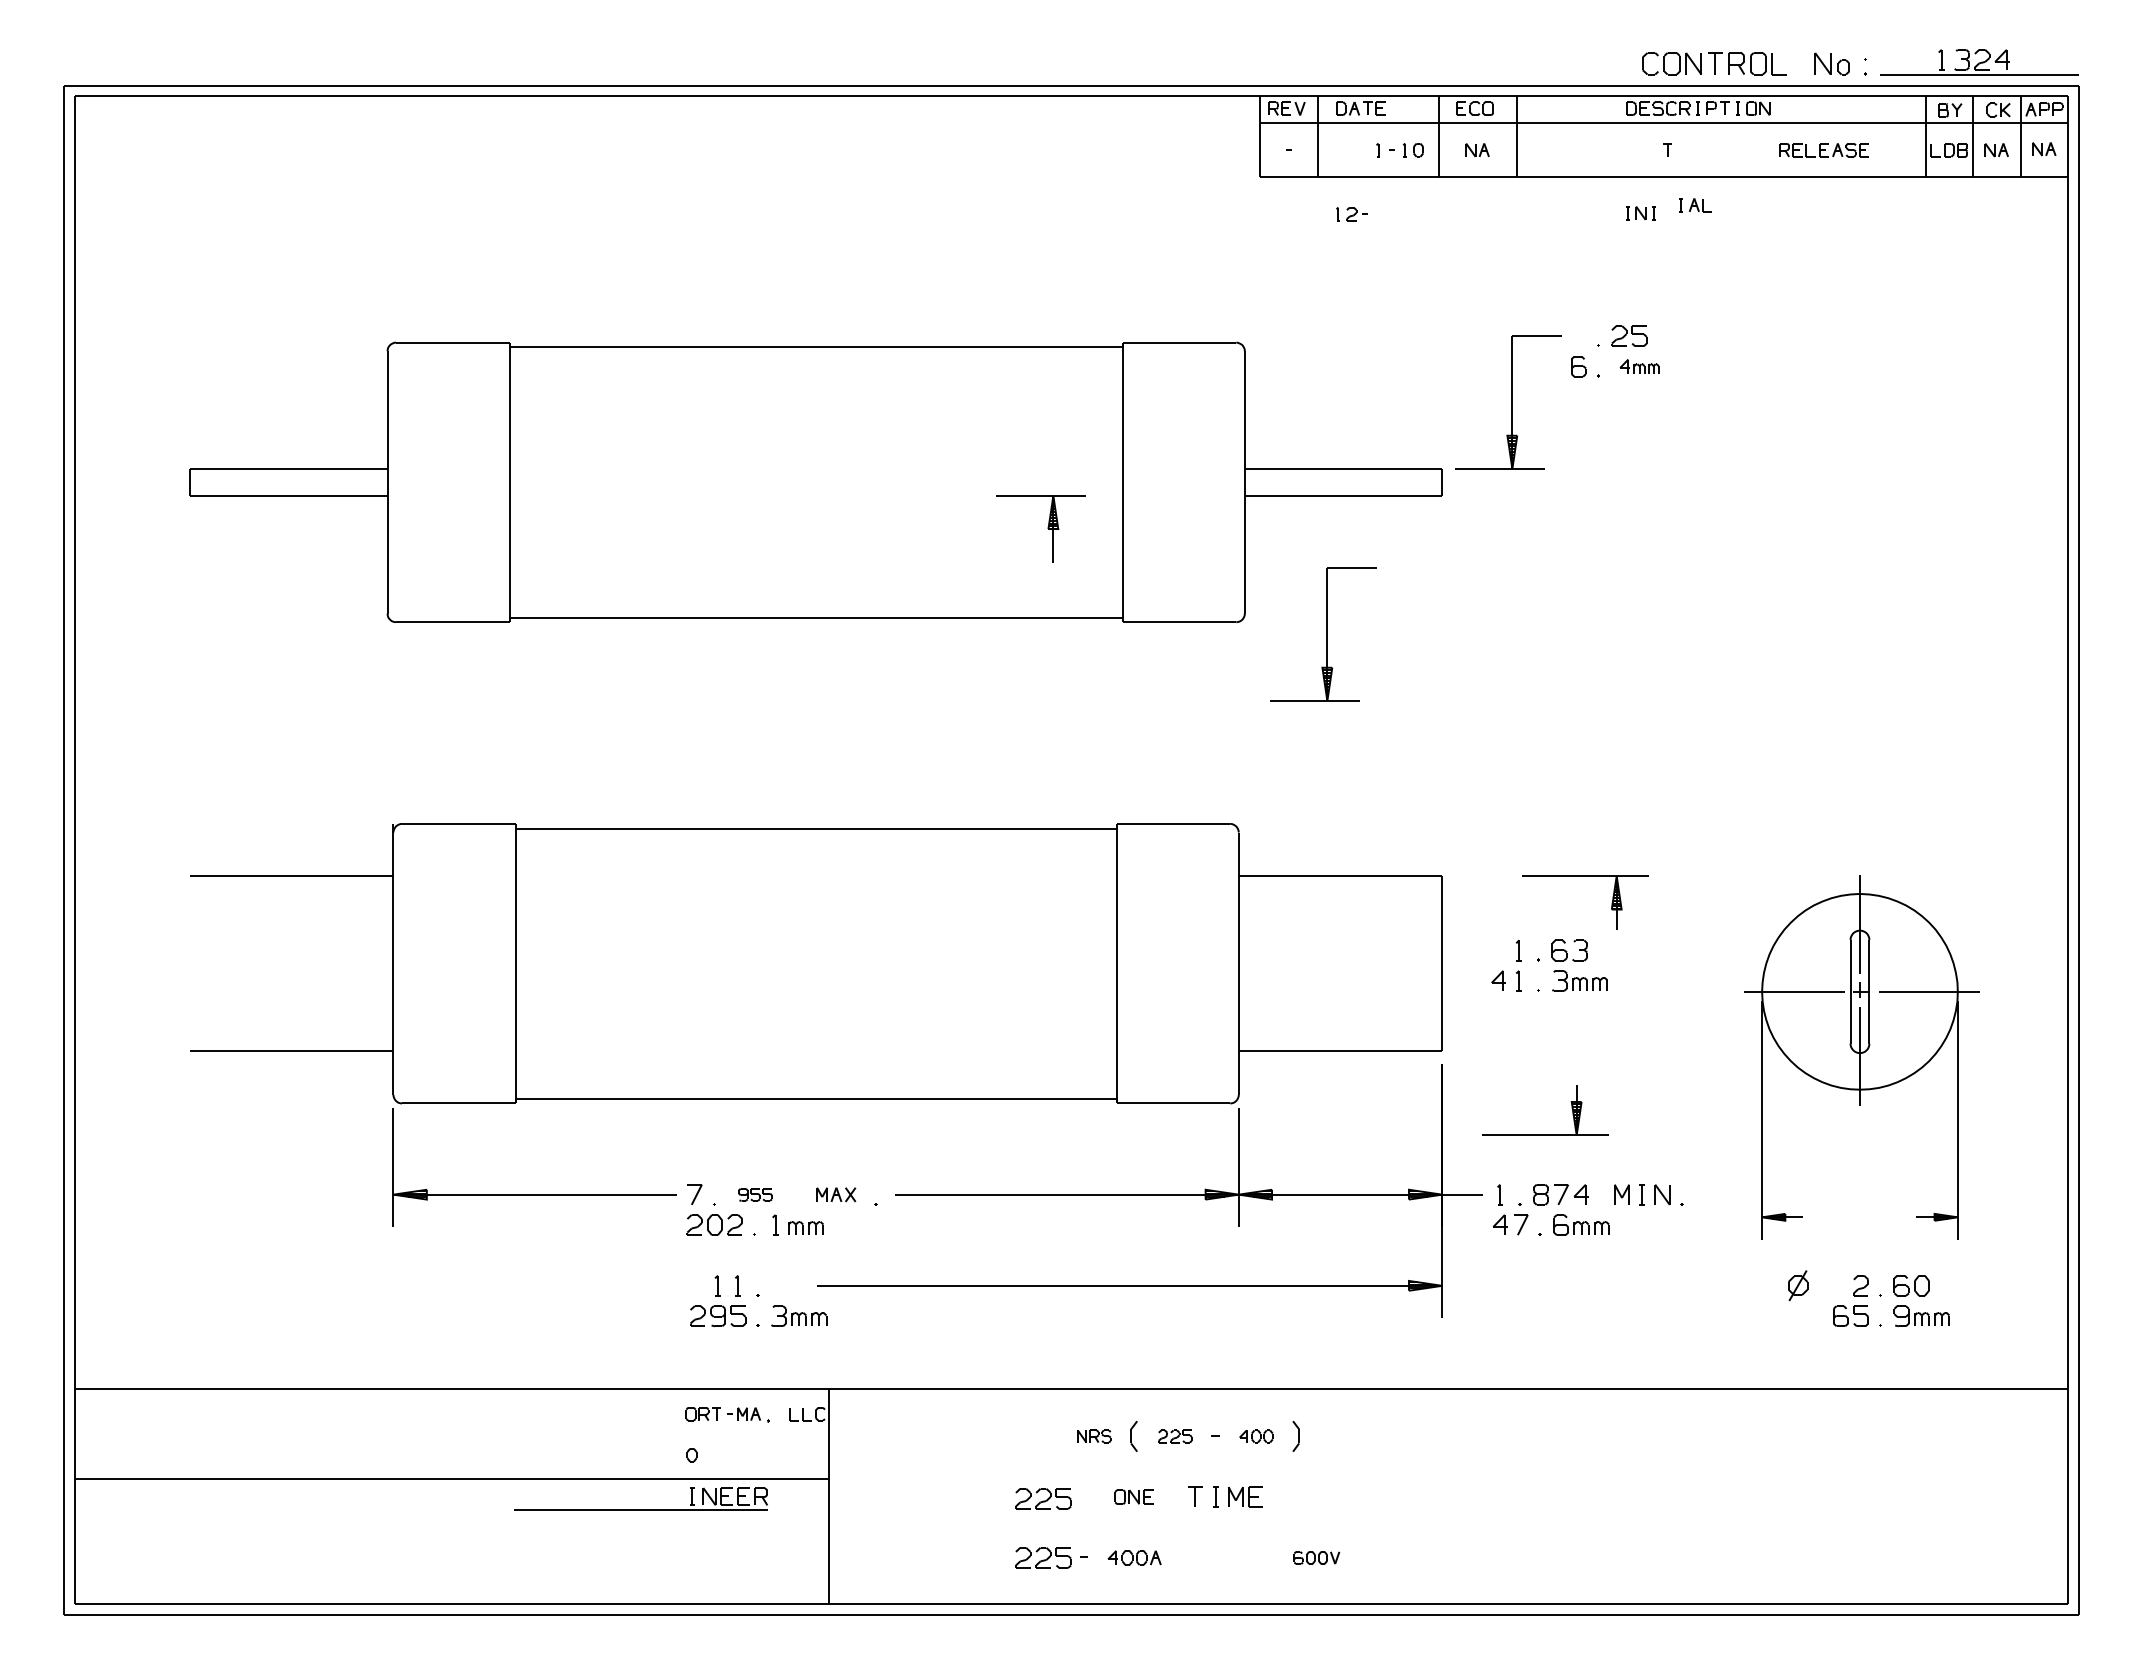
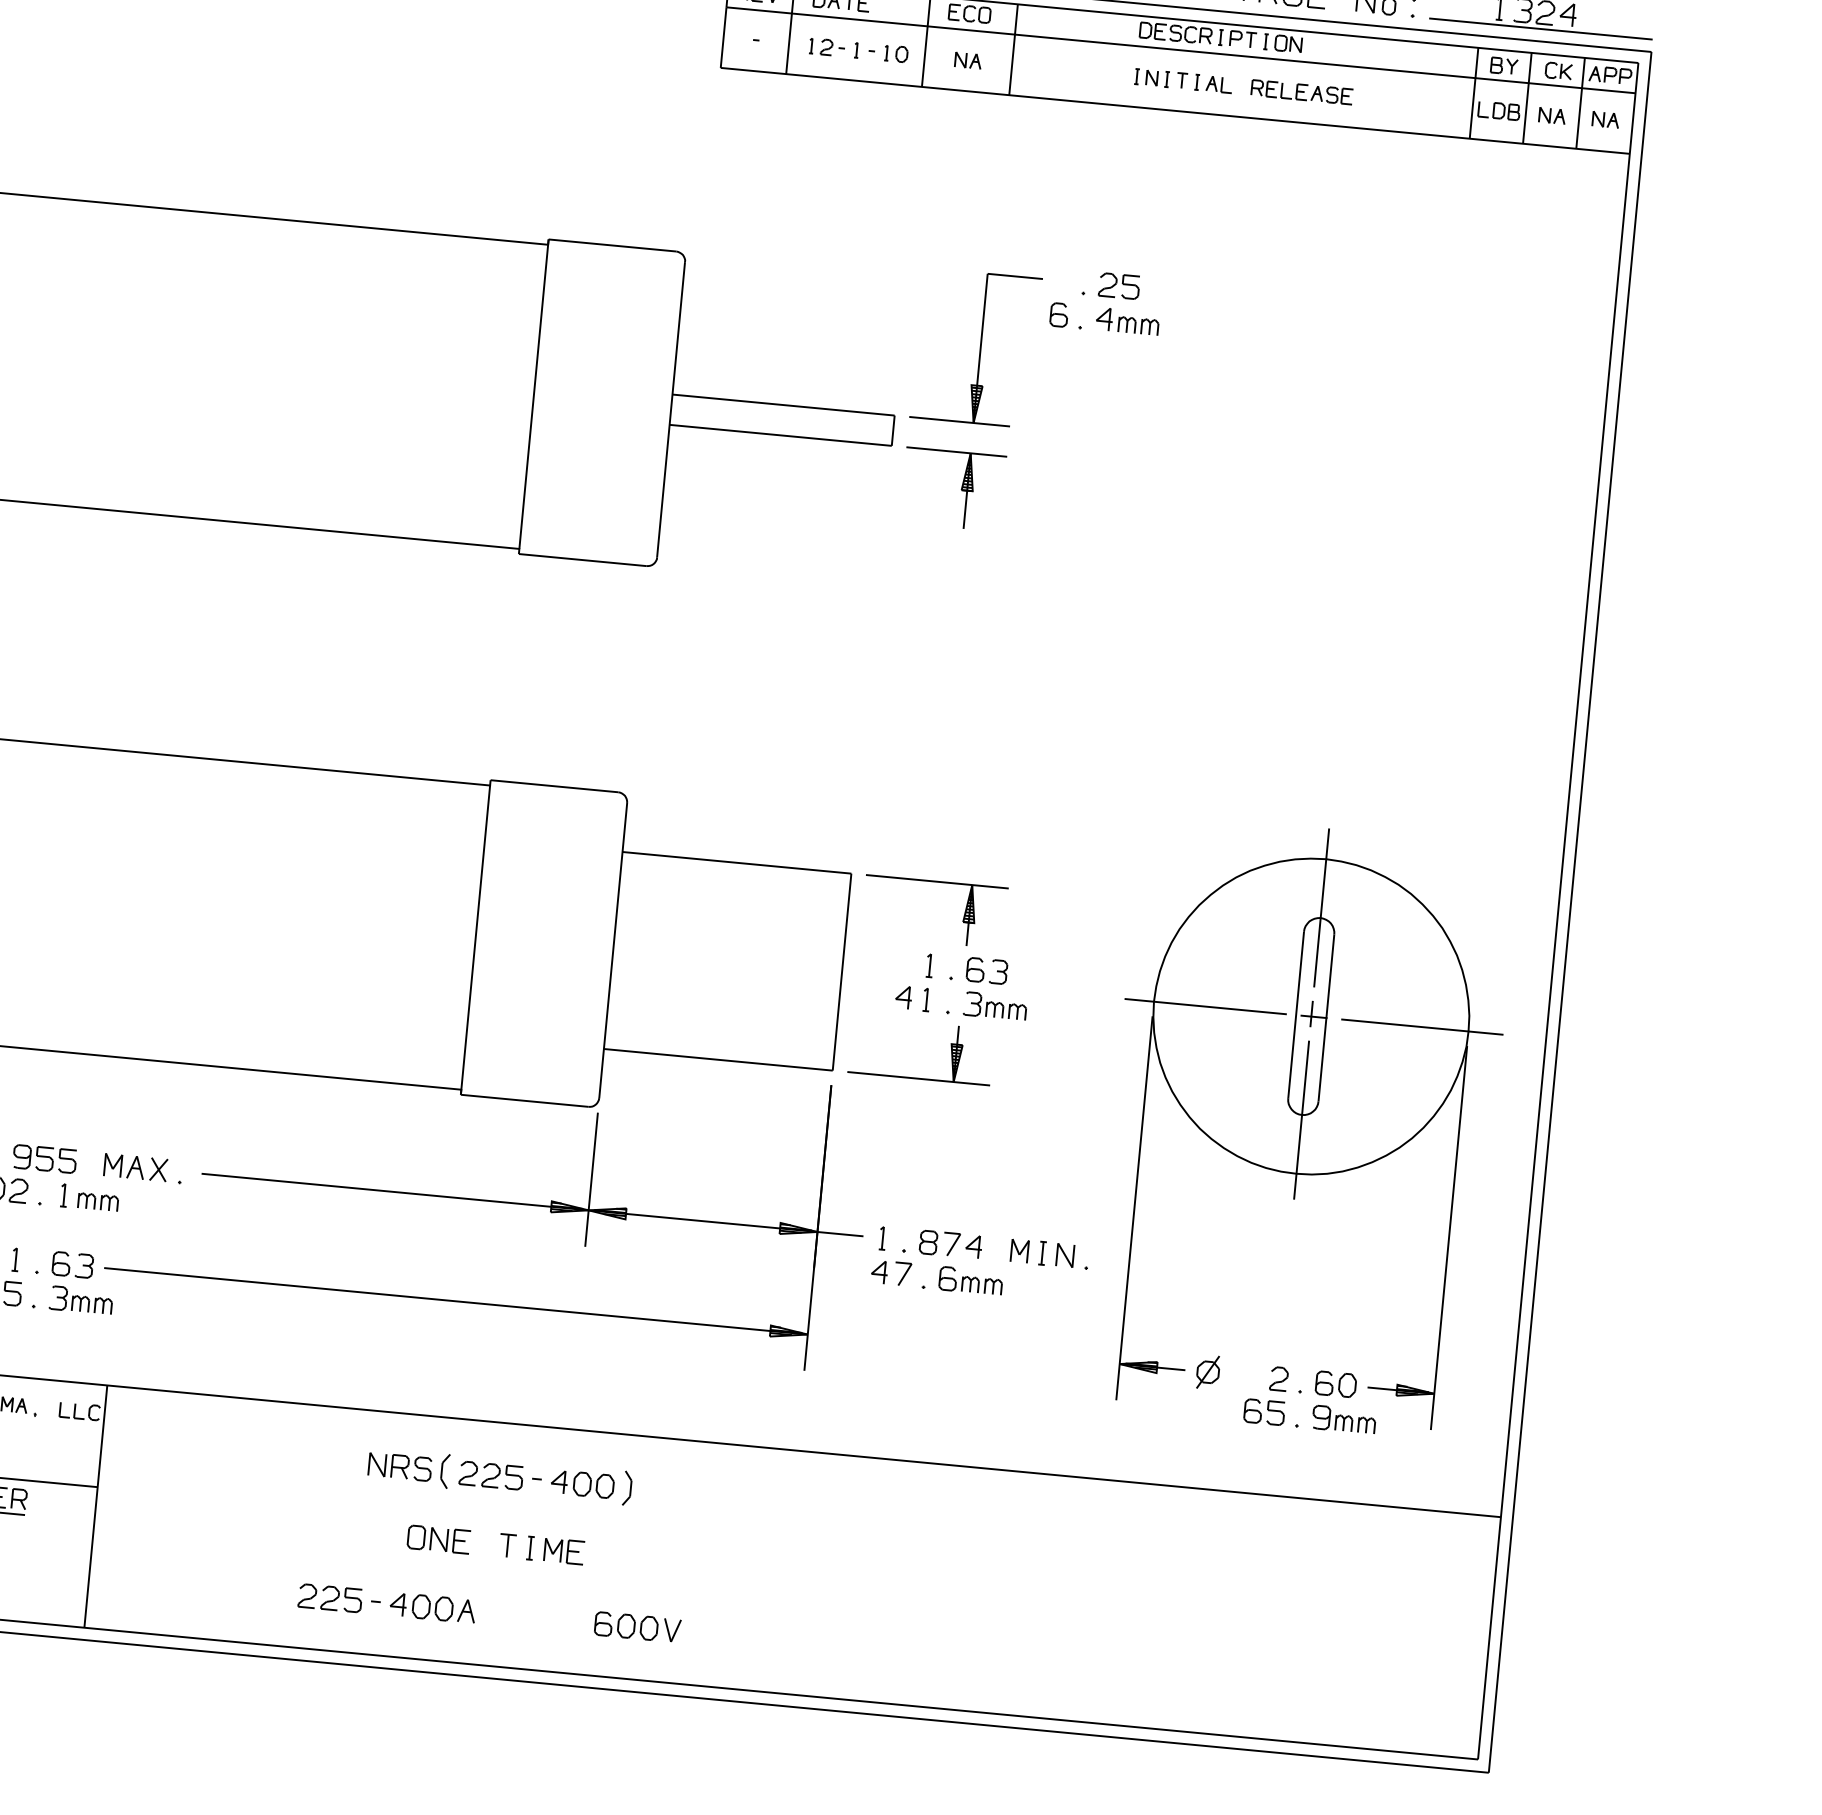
part: (1823, 150) -> (1301, 92), moved
part: (1695, 205) -> (1213, 84), moved
part: (1640, 213) -> (1151, 78), moved
part: (1351, 214) -> (826, 47), moved
part: (1639, 366) -> (1127, 321), size x1.43
part: (1047, 528) -> (960, 489), moved
part: (1323, 634) -> (743, 589), removed
part: (1585, 876) -> (937, 882), moved
part: (1861, 1057) -> (1303, 1122), size x1.43
part: (1545, 1134) -> (918, 1077), moved
part: (755, 1194) -> (44, 1158), size x1.67
part: (836, 1194) -> (136, 1167), size x1.43
part: (788, 1285) -> (72, 1264), added
part: (1094, 1436) -> (400, 1467), size x1.67
part: (1175, 1436) -> (491, 1475), size x1.67
part: (1256, 1436) -> (582, 1484), size x1.67
part: (1133, 1496) -> (438, 1538), size x1.43
part: (1043, 1498) -> (336, 1531), removed
part: (1134, 1557) -> (432, 1607), size x1.43
part: (1316, 1557) -> (637, 1626), size x1.67

